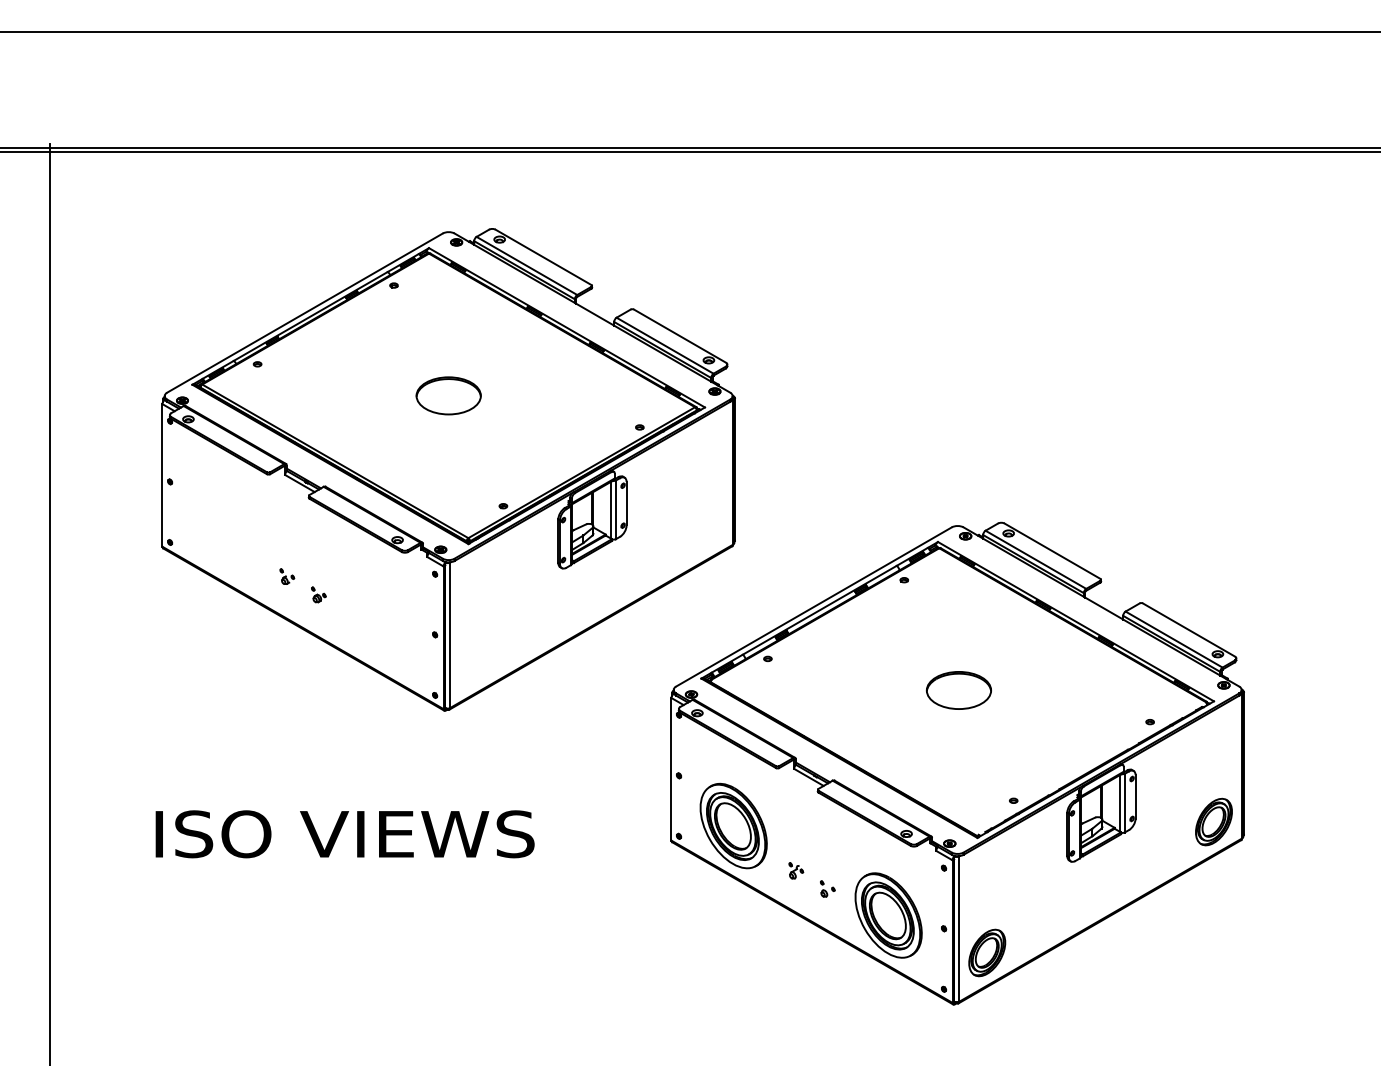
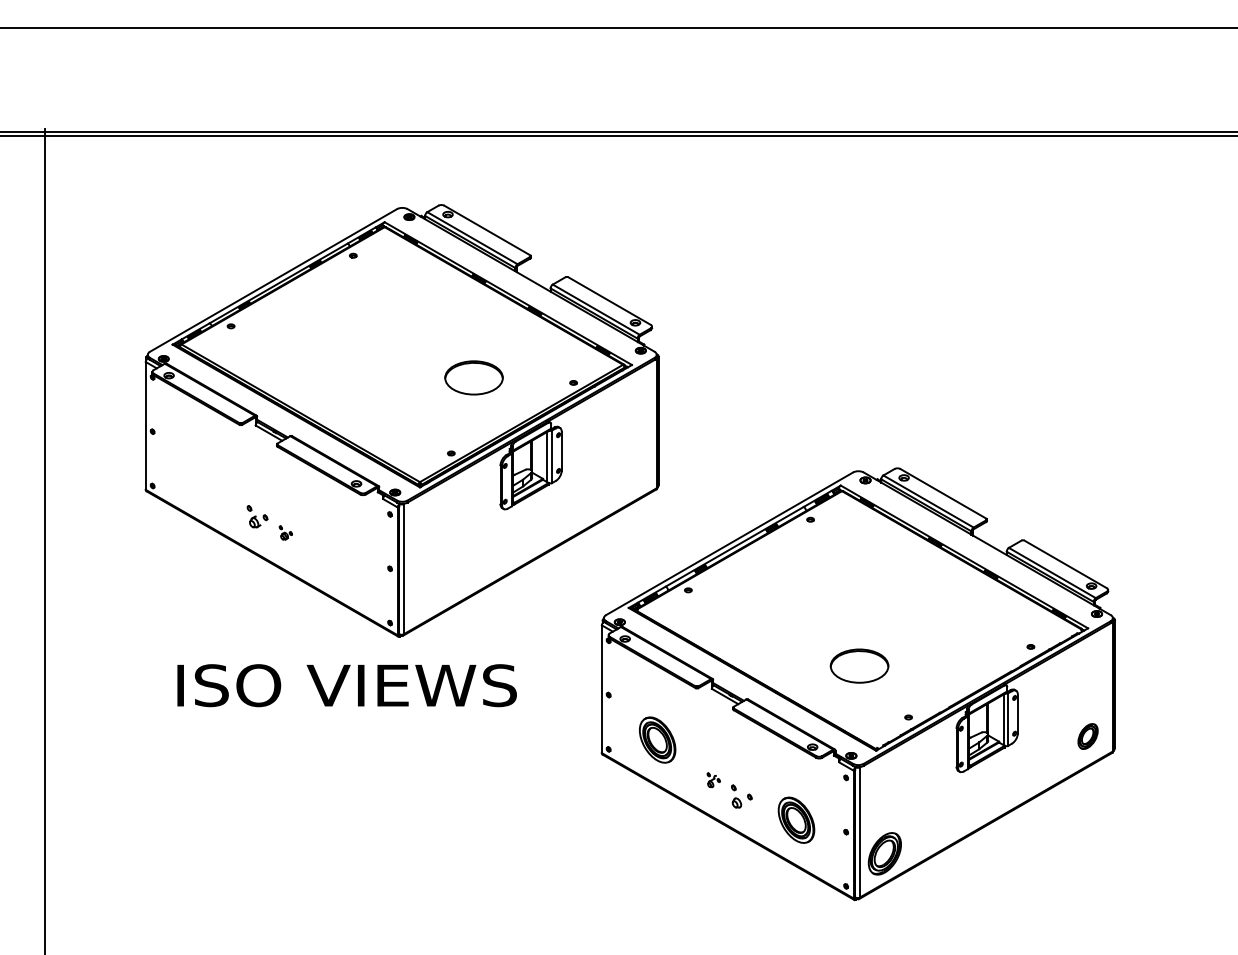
part: (448, 395) -> (473, 377), moved
part: (287, 576) -> (257, 516), size x1.6
part: (958, 690) -> (859, 666), moved
part: (1213, 821) -> (1087, 736), size x0.6
part: (733, 825) -> (657, 739), size x0.6
text: (344, 834) -> (346, 685), moved
part: (827, 888) -> (741, 796), size x1.6
part: (888, 915) -> (796, 820), size x0.6

